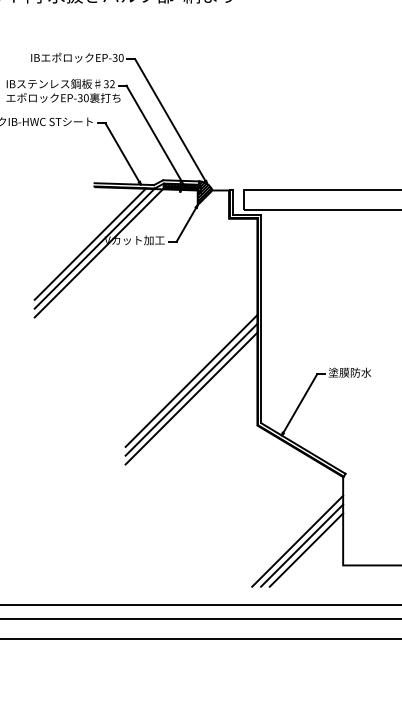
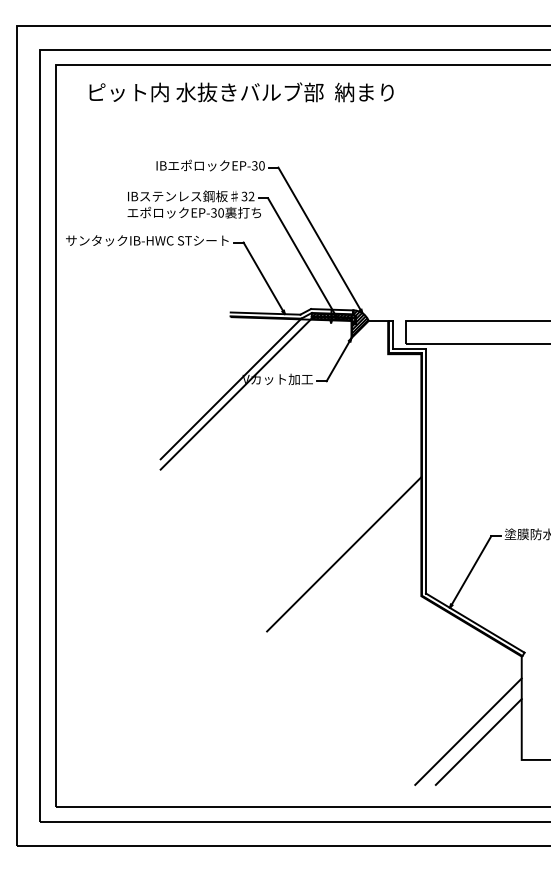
line: (90, 243) -> (225, 383), removed
line: (191, 380) -> (344, 543), removed
line: (191, 398) -> (344, 564), removed
line: (301, 545) -> (473, 736), removed

